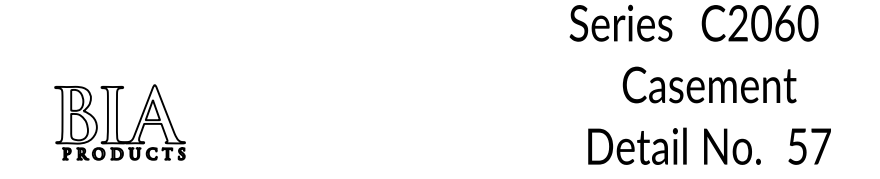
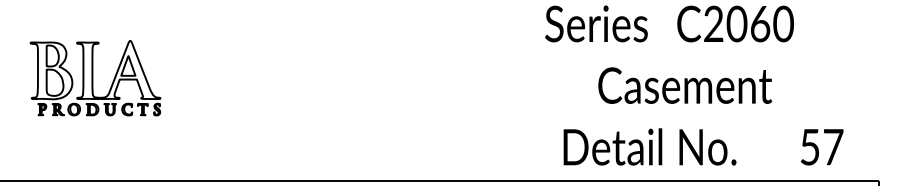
part: (120, 122) -> (95, 78), moved
text: (810, 146) -> (822, 147), moved

